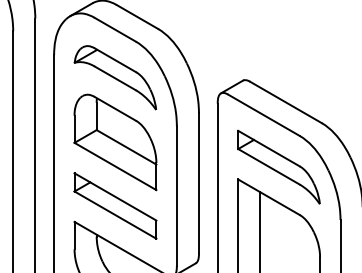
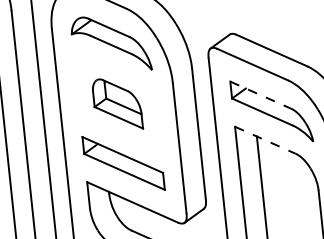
part: (115, 142) -> (117, 104), size x0.6
line: (269, 148) -> (261, 94), solid -> dashed
line: (269, 197) -> (265, 140), solid -> dashed

